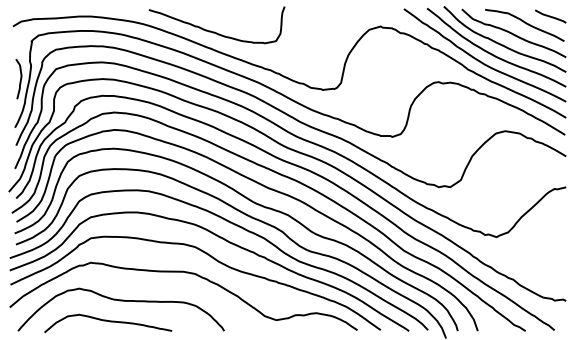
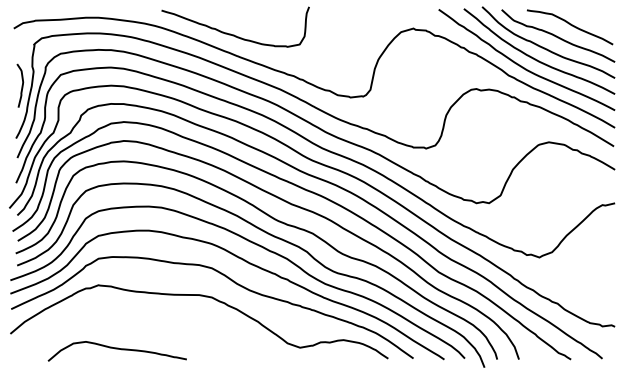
line: (550, 16) -> (598, 17), removed
curve: (121, 301) -> (131, 327), removed

